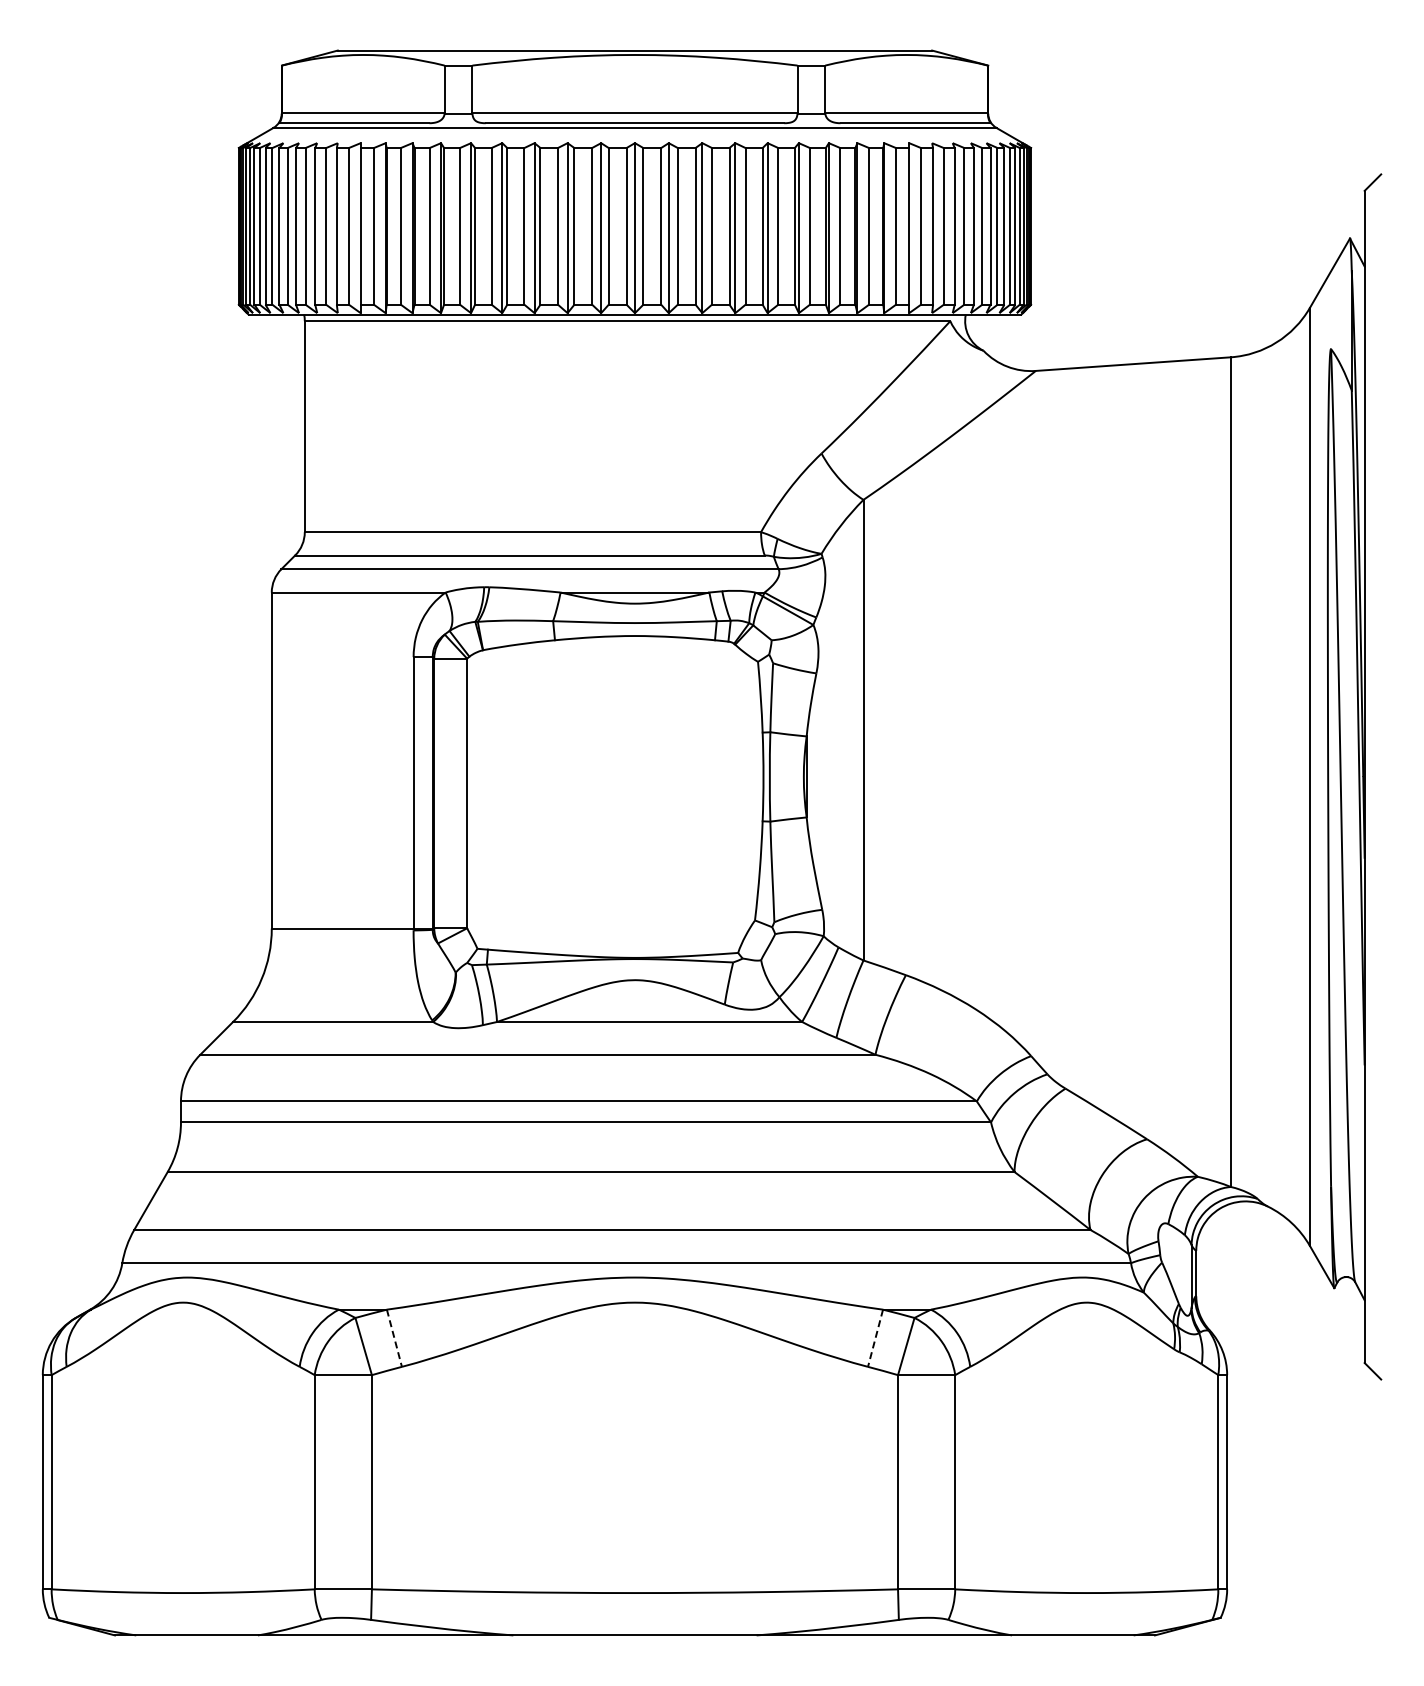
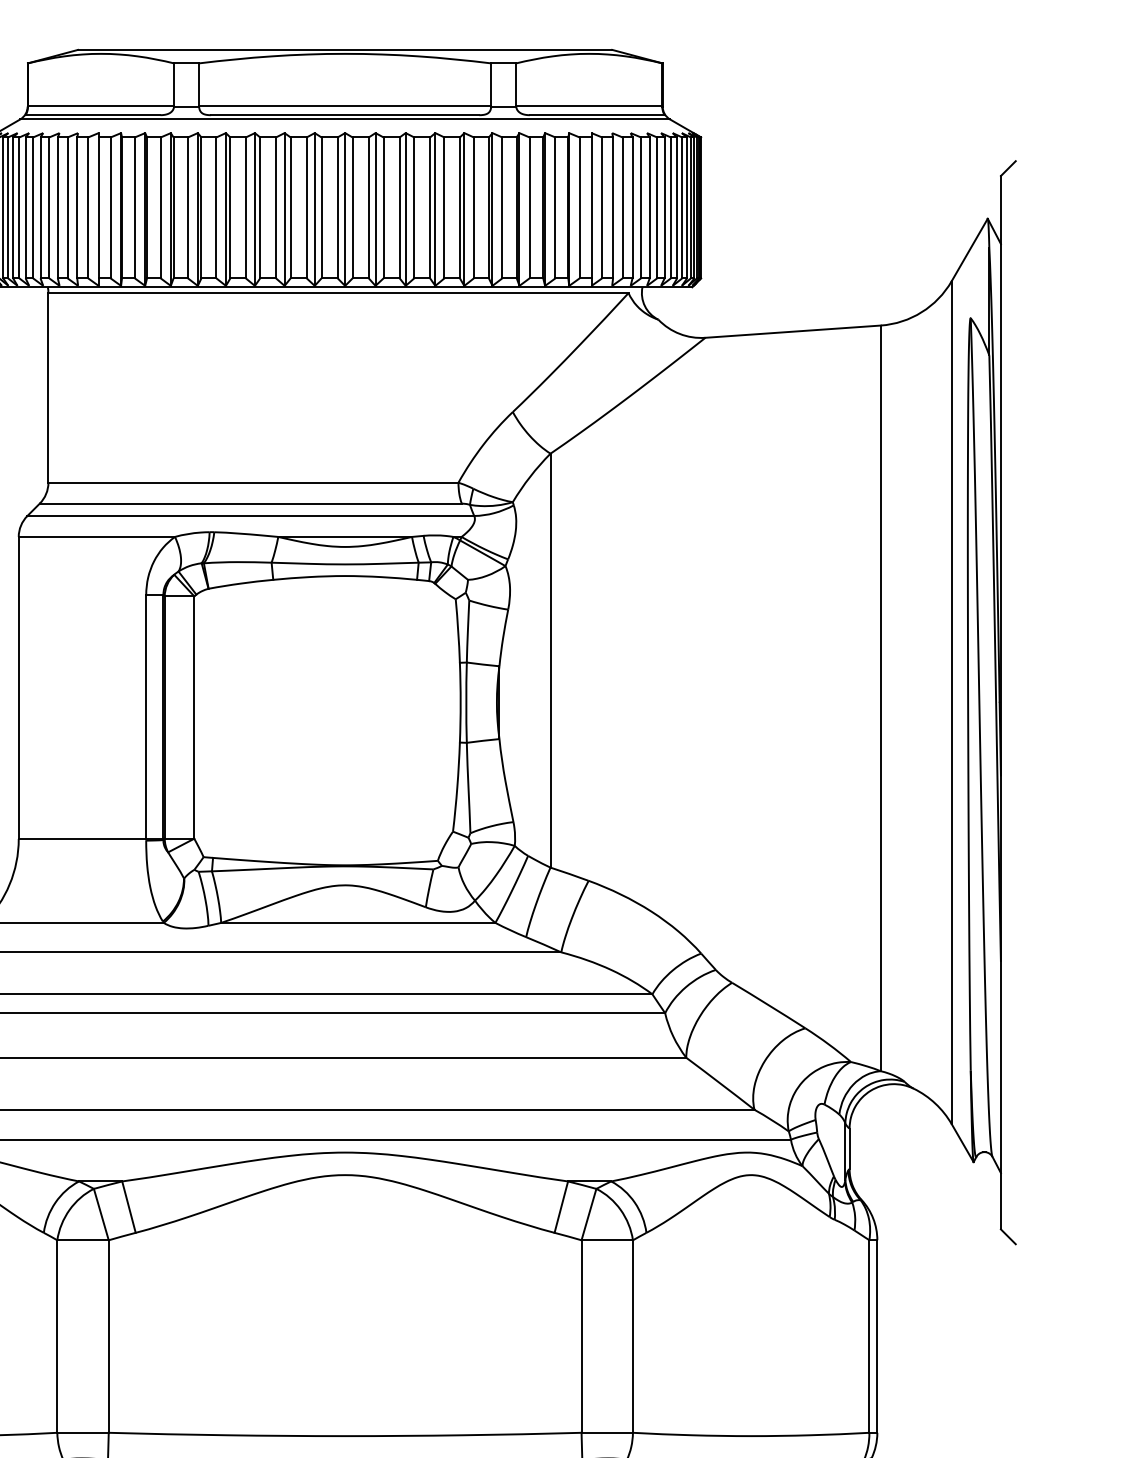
line: (394, 1338) -> (129, 1207), dashed -> solid
line: (875, 1338) -> (561, 1207), dashed -> solid

